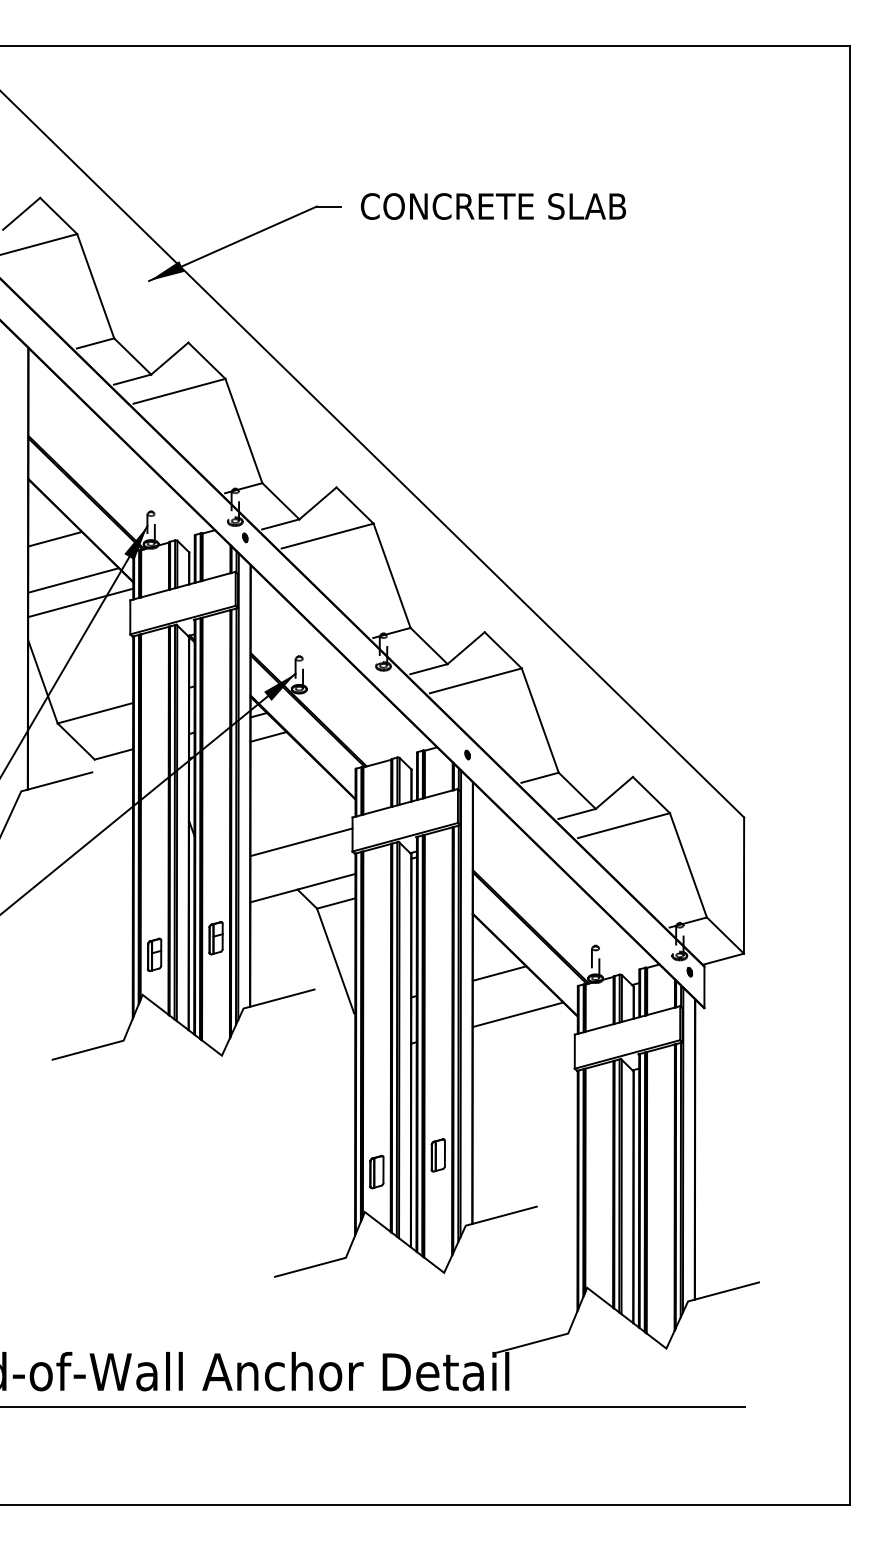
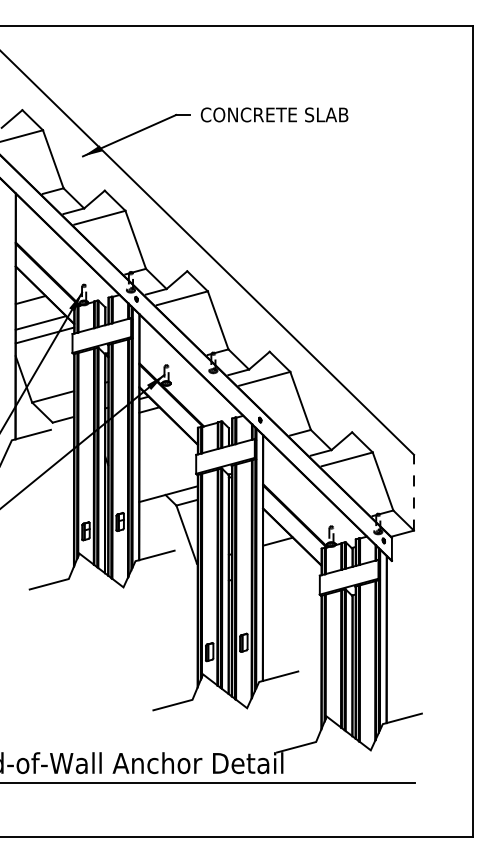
line: (300, 842) -> (167, 468), removed
line: (743, 885) -> (413, 492), solid -> dashed
line: (518, 1014) -> (288, 564), removed

